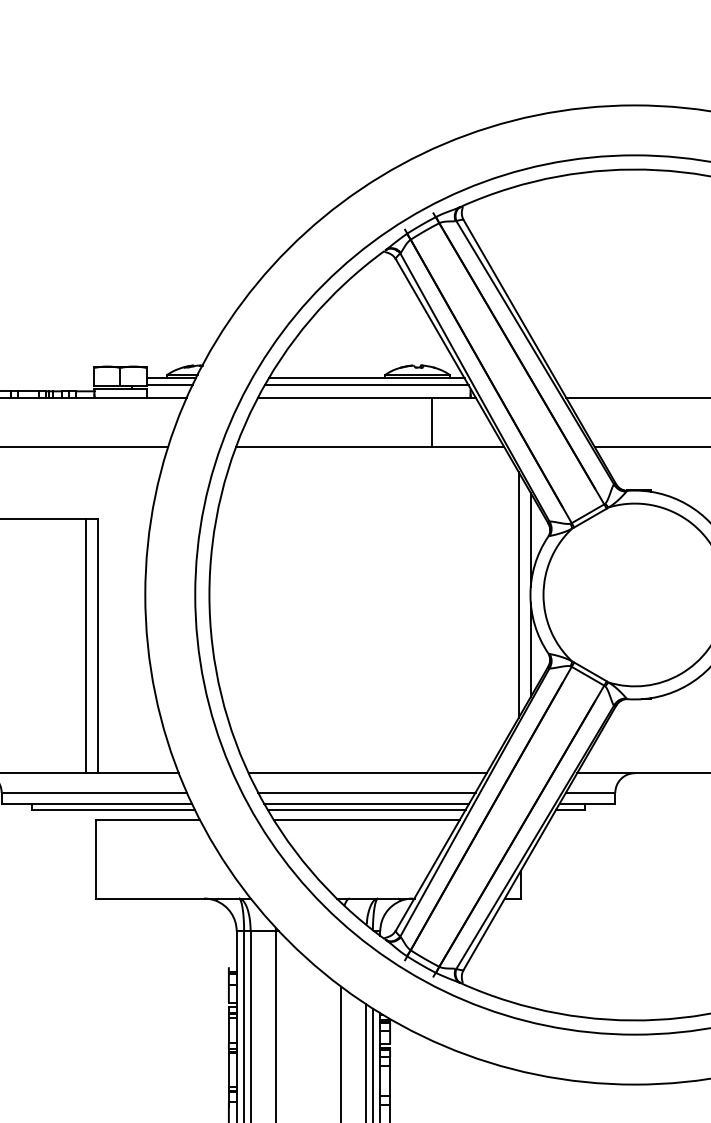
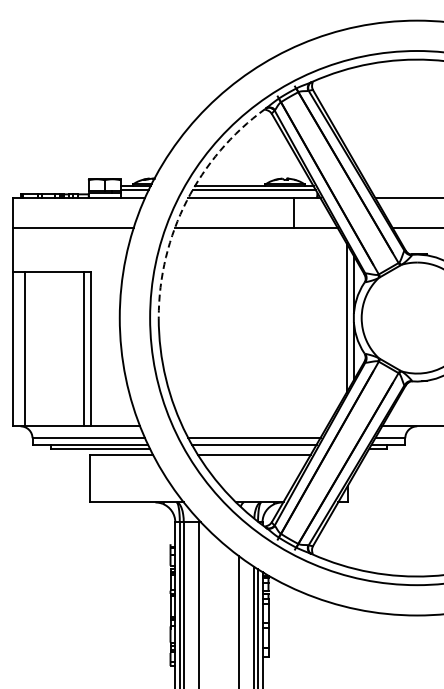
arc: (255, 401) -> (186, 200), solid -> dashed
line: (367, 773) -> (254, 426), removed
line: (367, 809) -> (254, 448), removed

